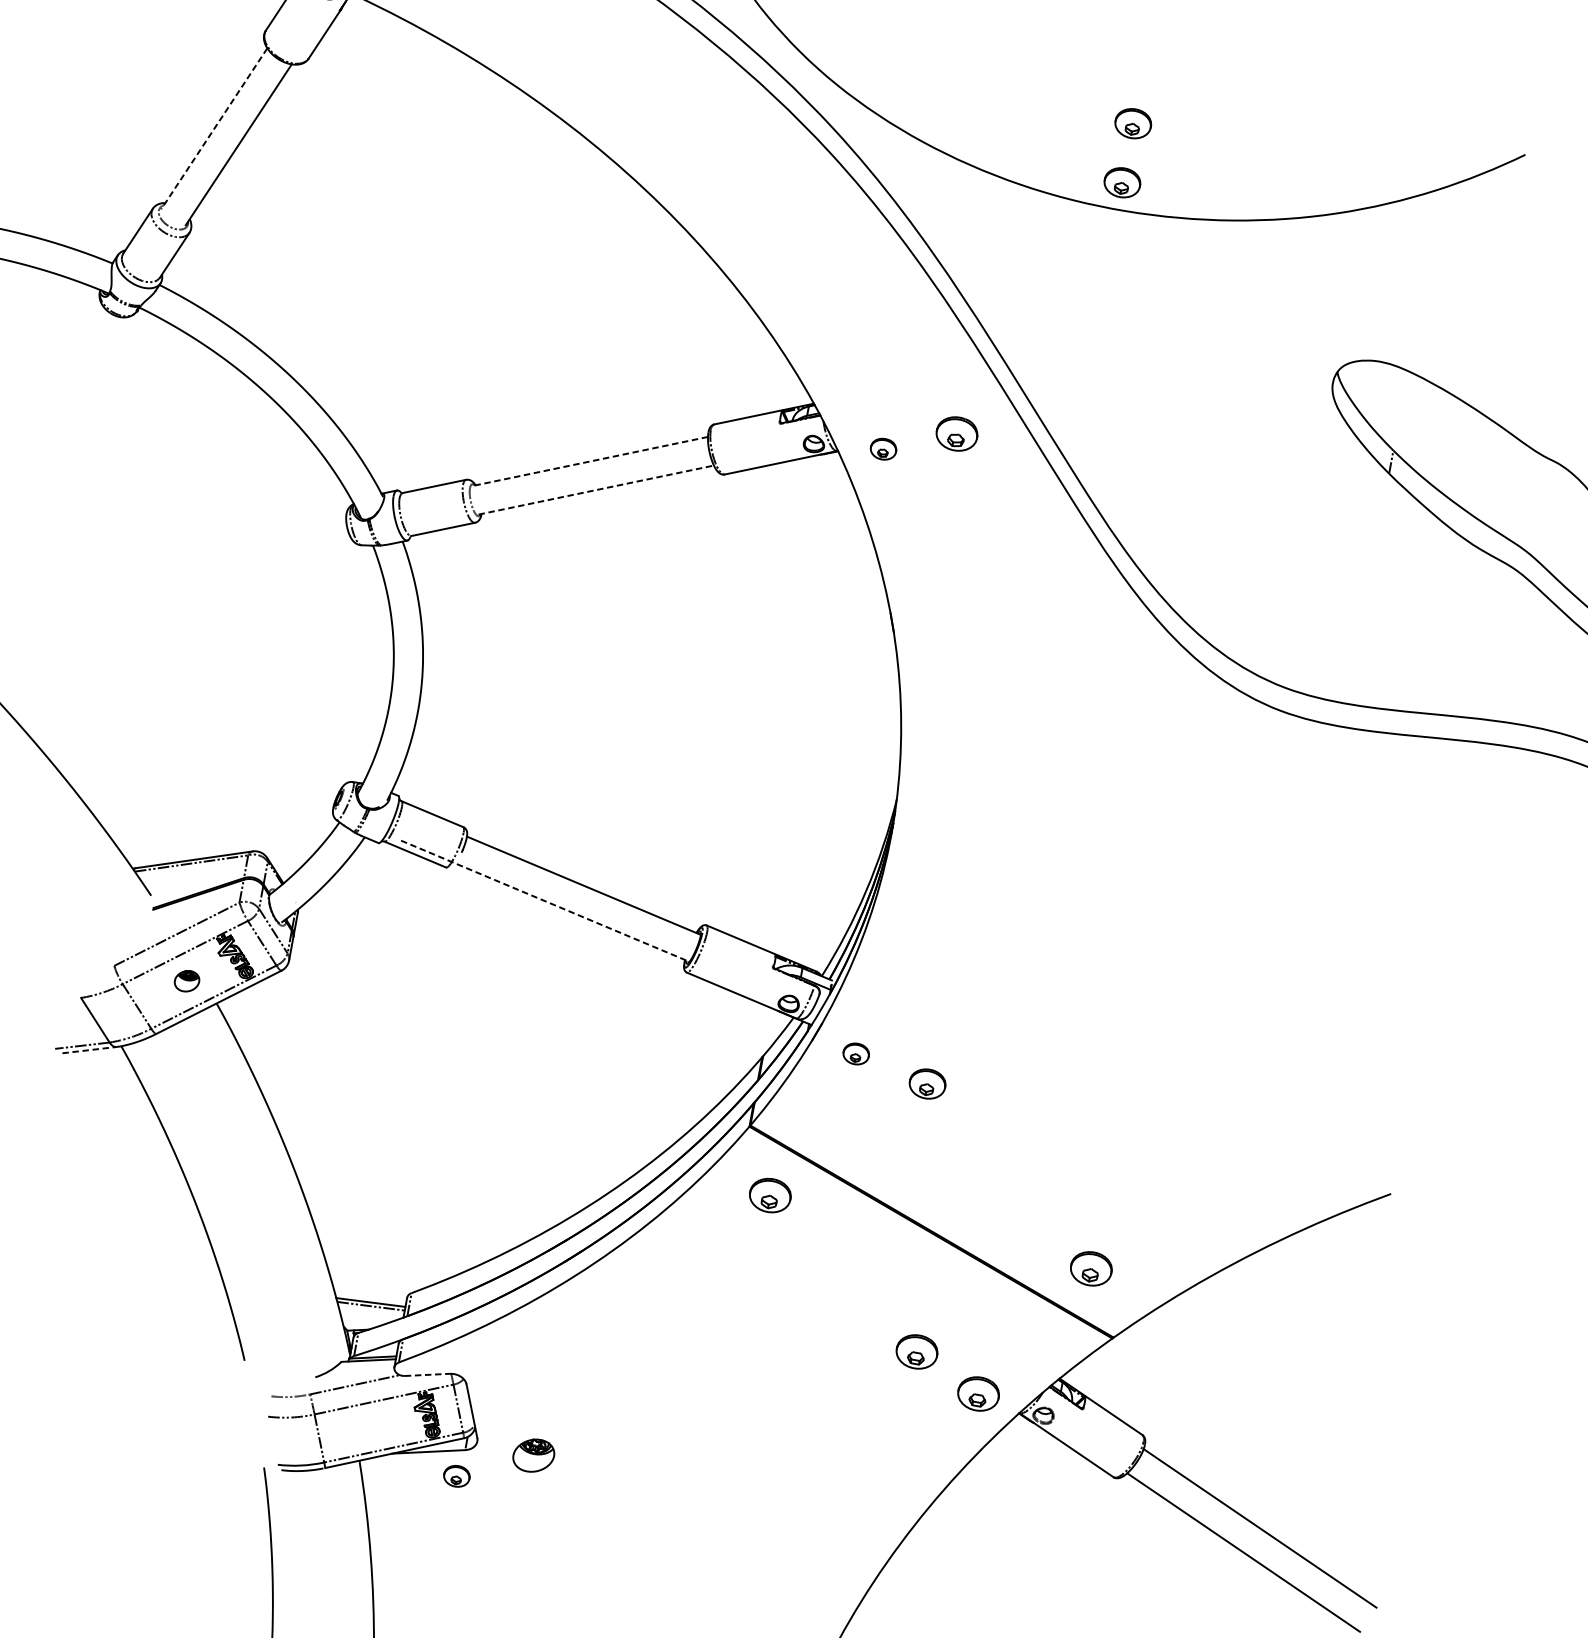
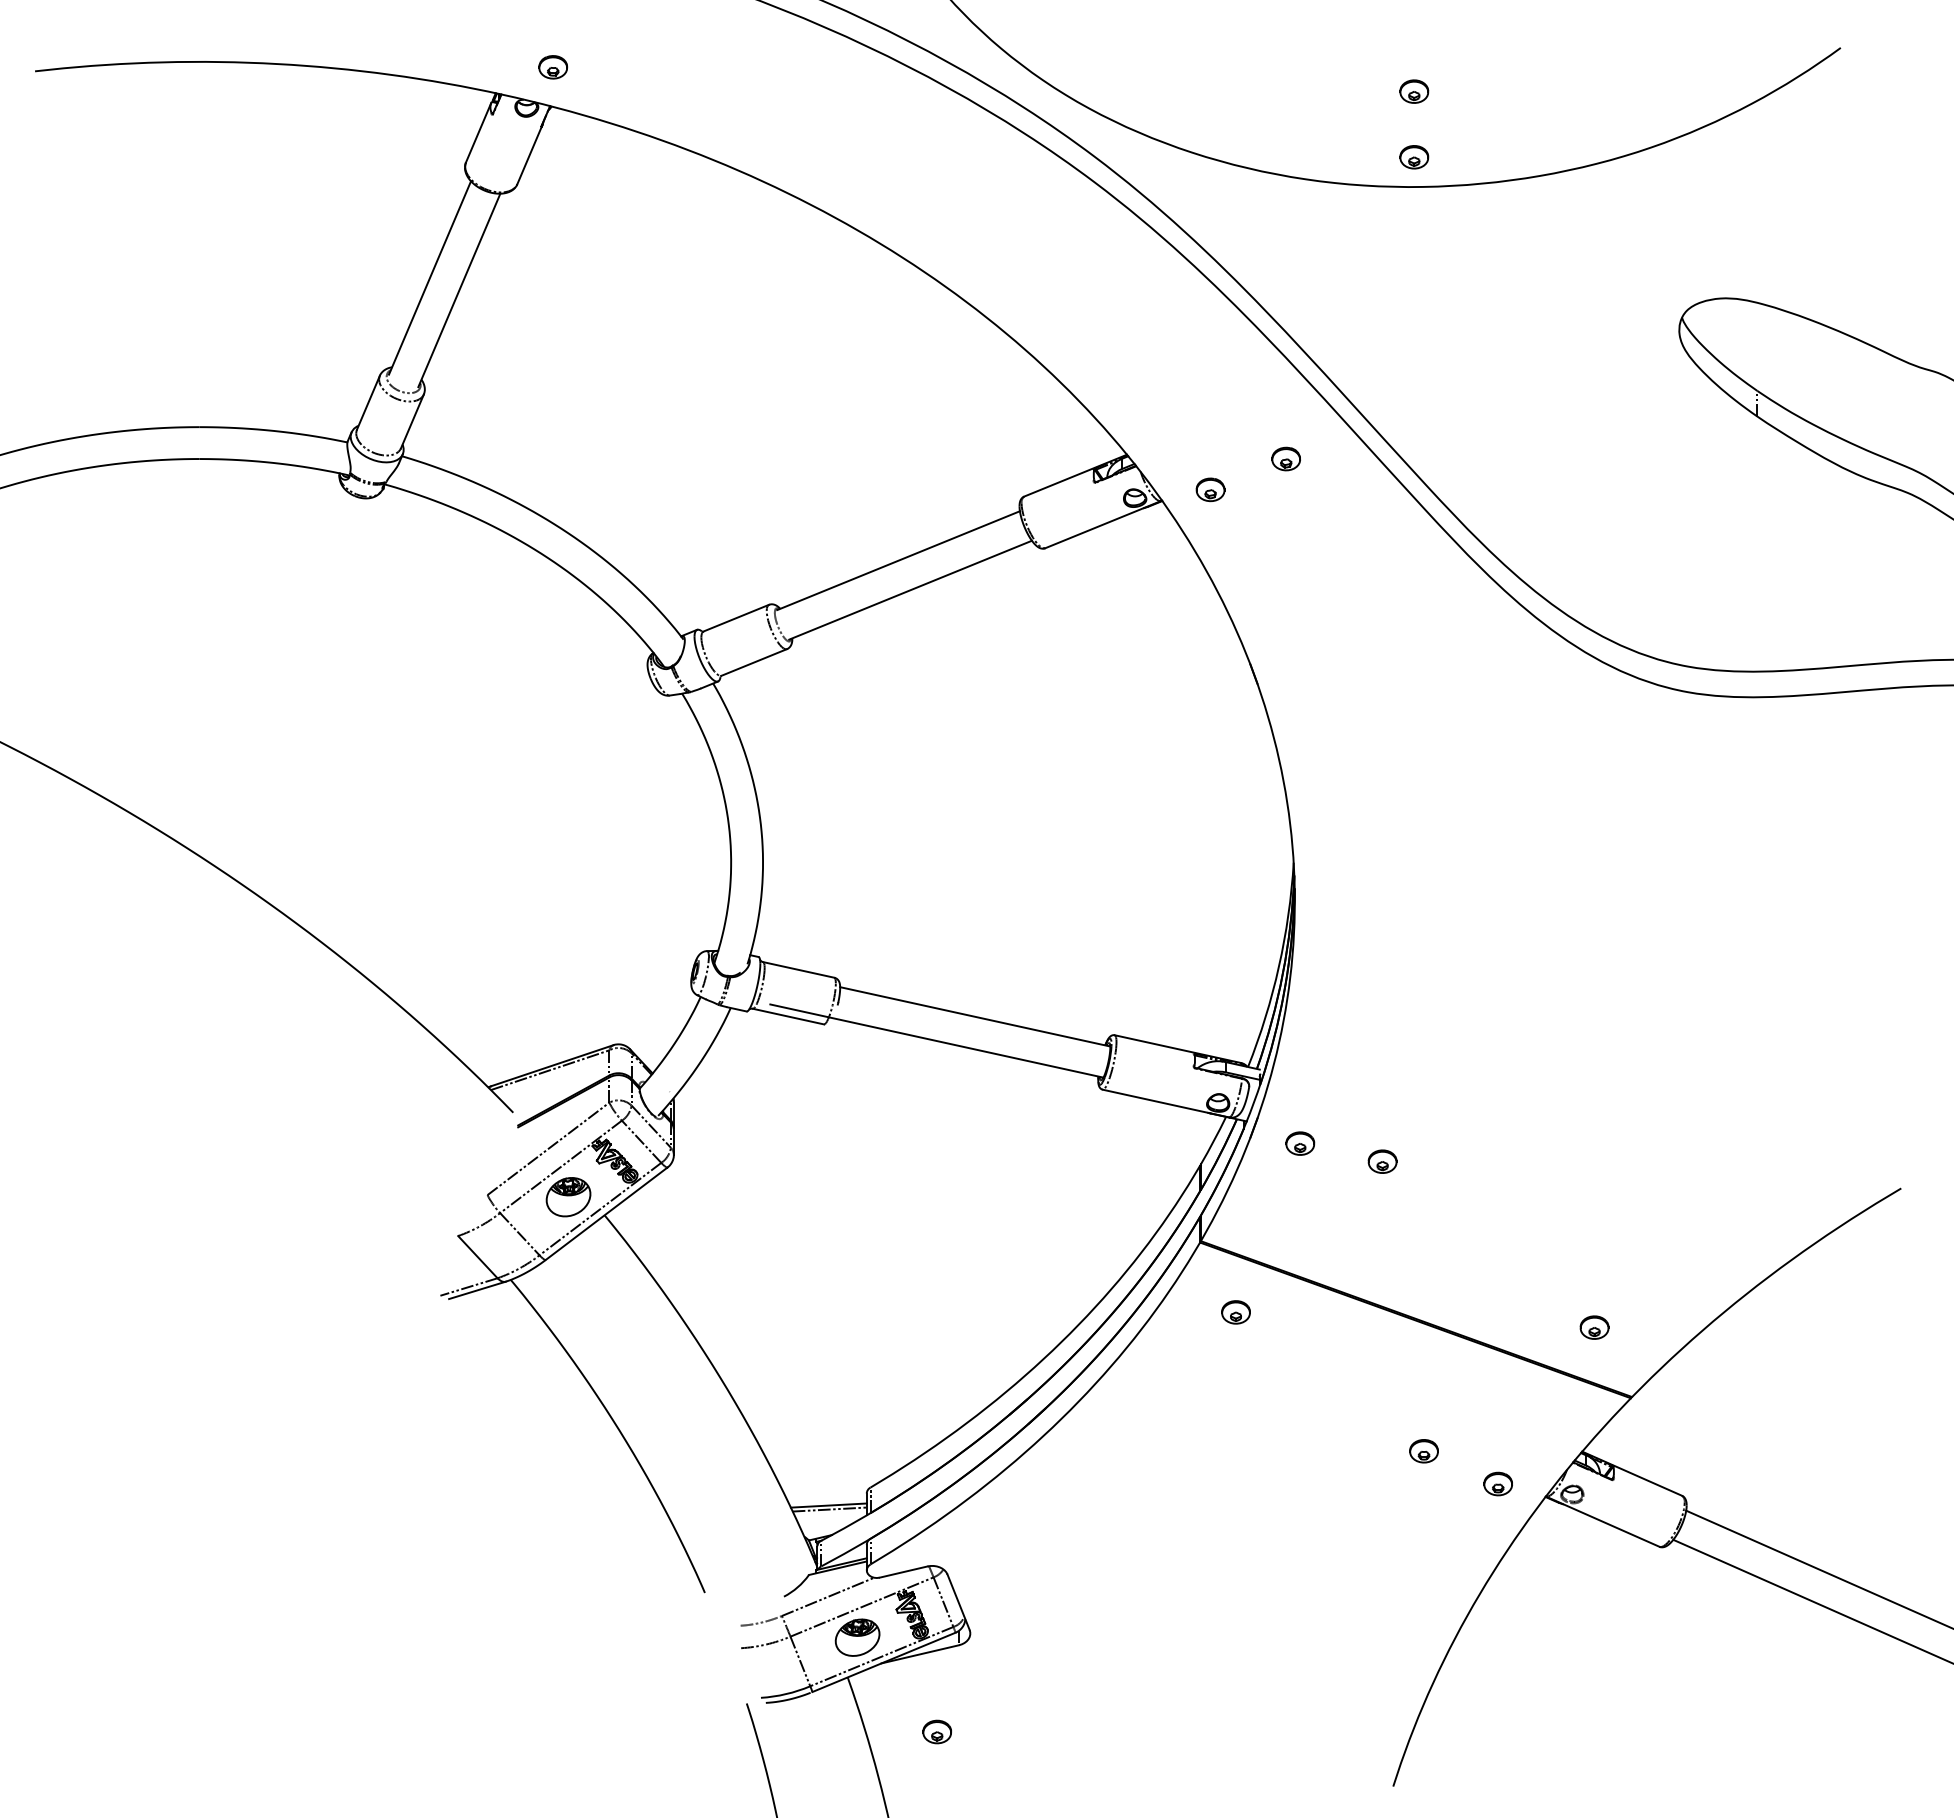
part: (1133, 123) -> (1414, 91), size x0.71
line: (213, 129) -> (429, 278), dashed -> solid
part: (1122, 183) -> (1414, 157), size x0.71
part: (956, 433) -> (1285, 458), size x0.62
line: (590, 461) -> (898, 560), dashed -> solid
line: (597, 490) -> (911, 590), dashed -> solid
line: (544, 901) -> (936, 1041), dashed -> solid
part: (187, 981) -> (568, 1197), size x1.67
line: (89, 1050) -> (477, 1290), dashed -> solid
part: (927, 1083) -> (1382, 1161), size x0.71
part: (769, 1195) -> (1235, 1312), size x0.62
part: (1091, 1268) -> (1594, 1327), size x0.62
part: (916, 1352) -> (1423, 1451), size x0.62
line: (427, 1375) -> (903, 1572), dashed -> solid
part: (977, 1393) -> (1497, 1483), size x0.62
part: (533, 1455) -> (857, 1637), moved
part: (456, 1475) -> (936, 1731), moved

